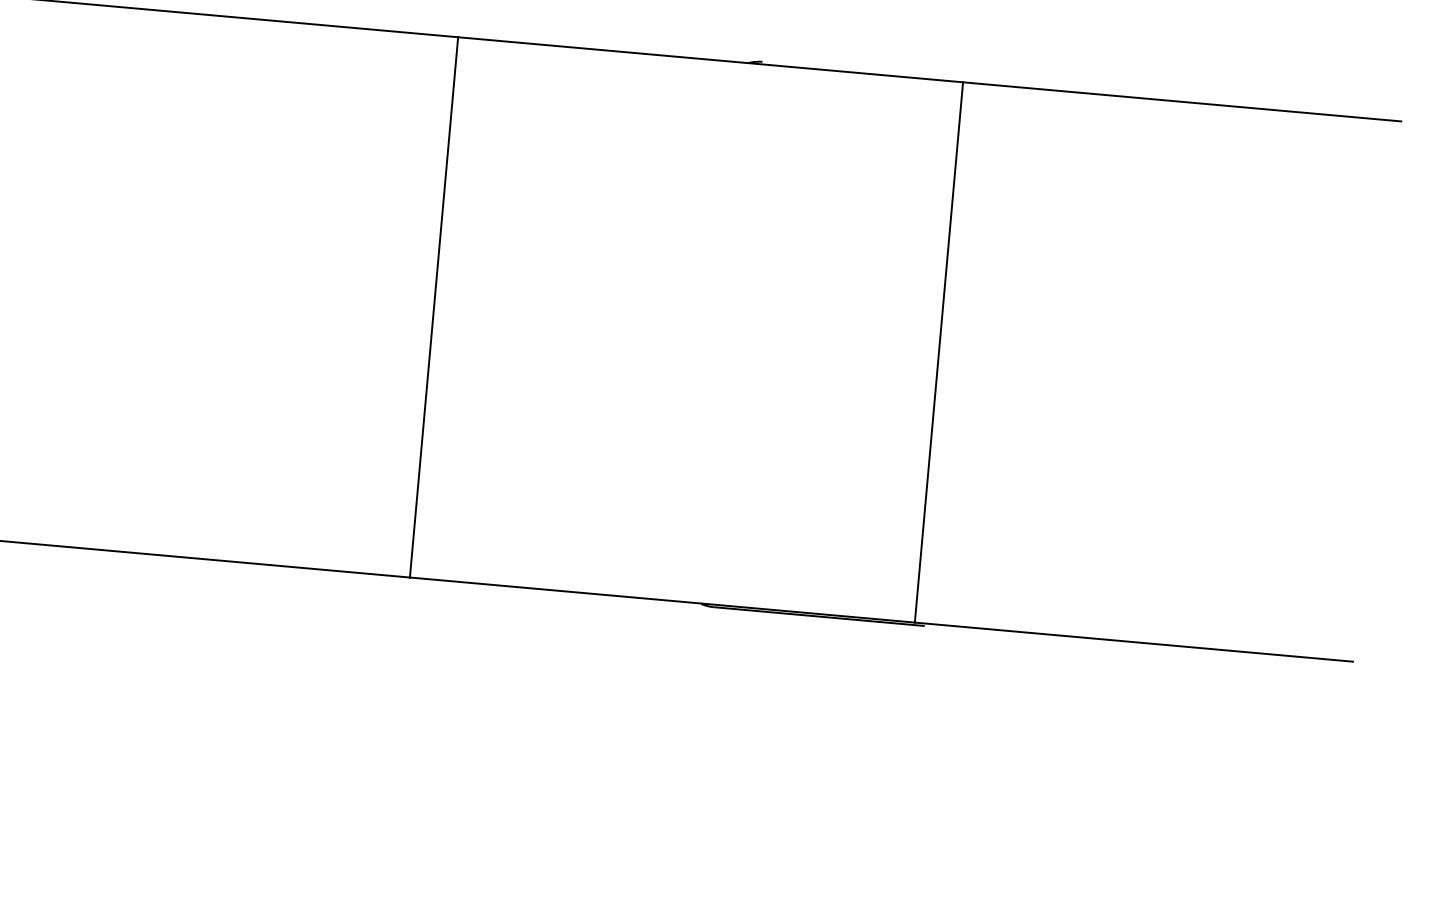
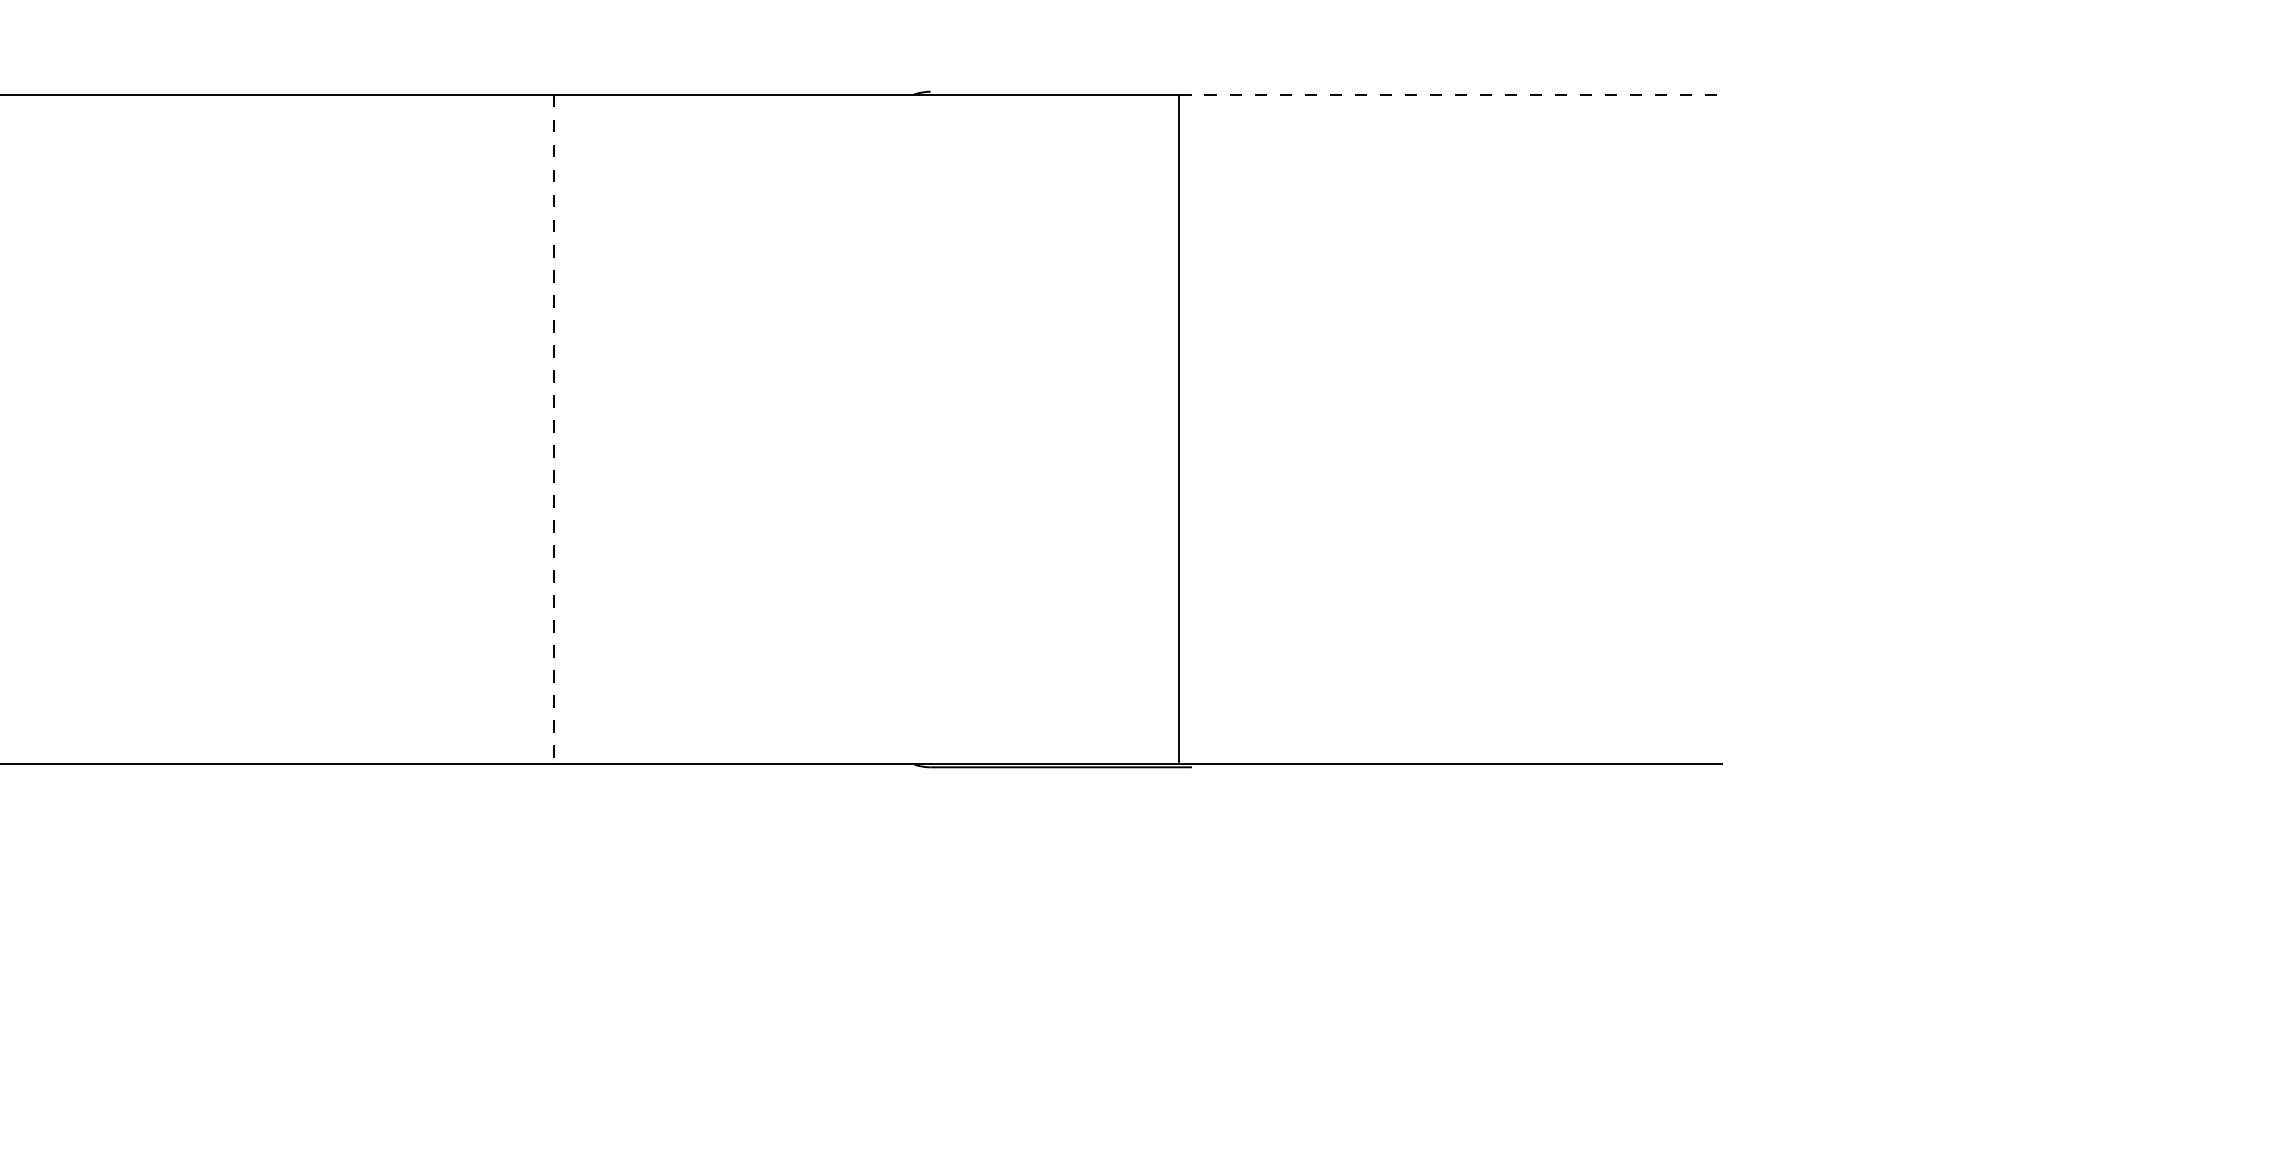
line: (1182, 101) -> (1451, 94), solid -> dashed
line: (433, 307) -> (553, 429), solid -> dashed

